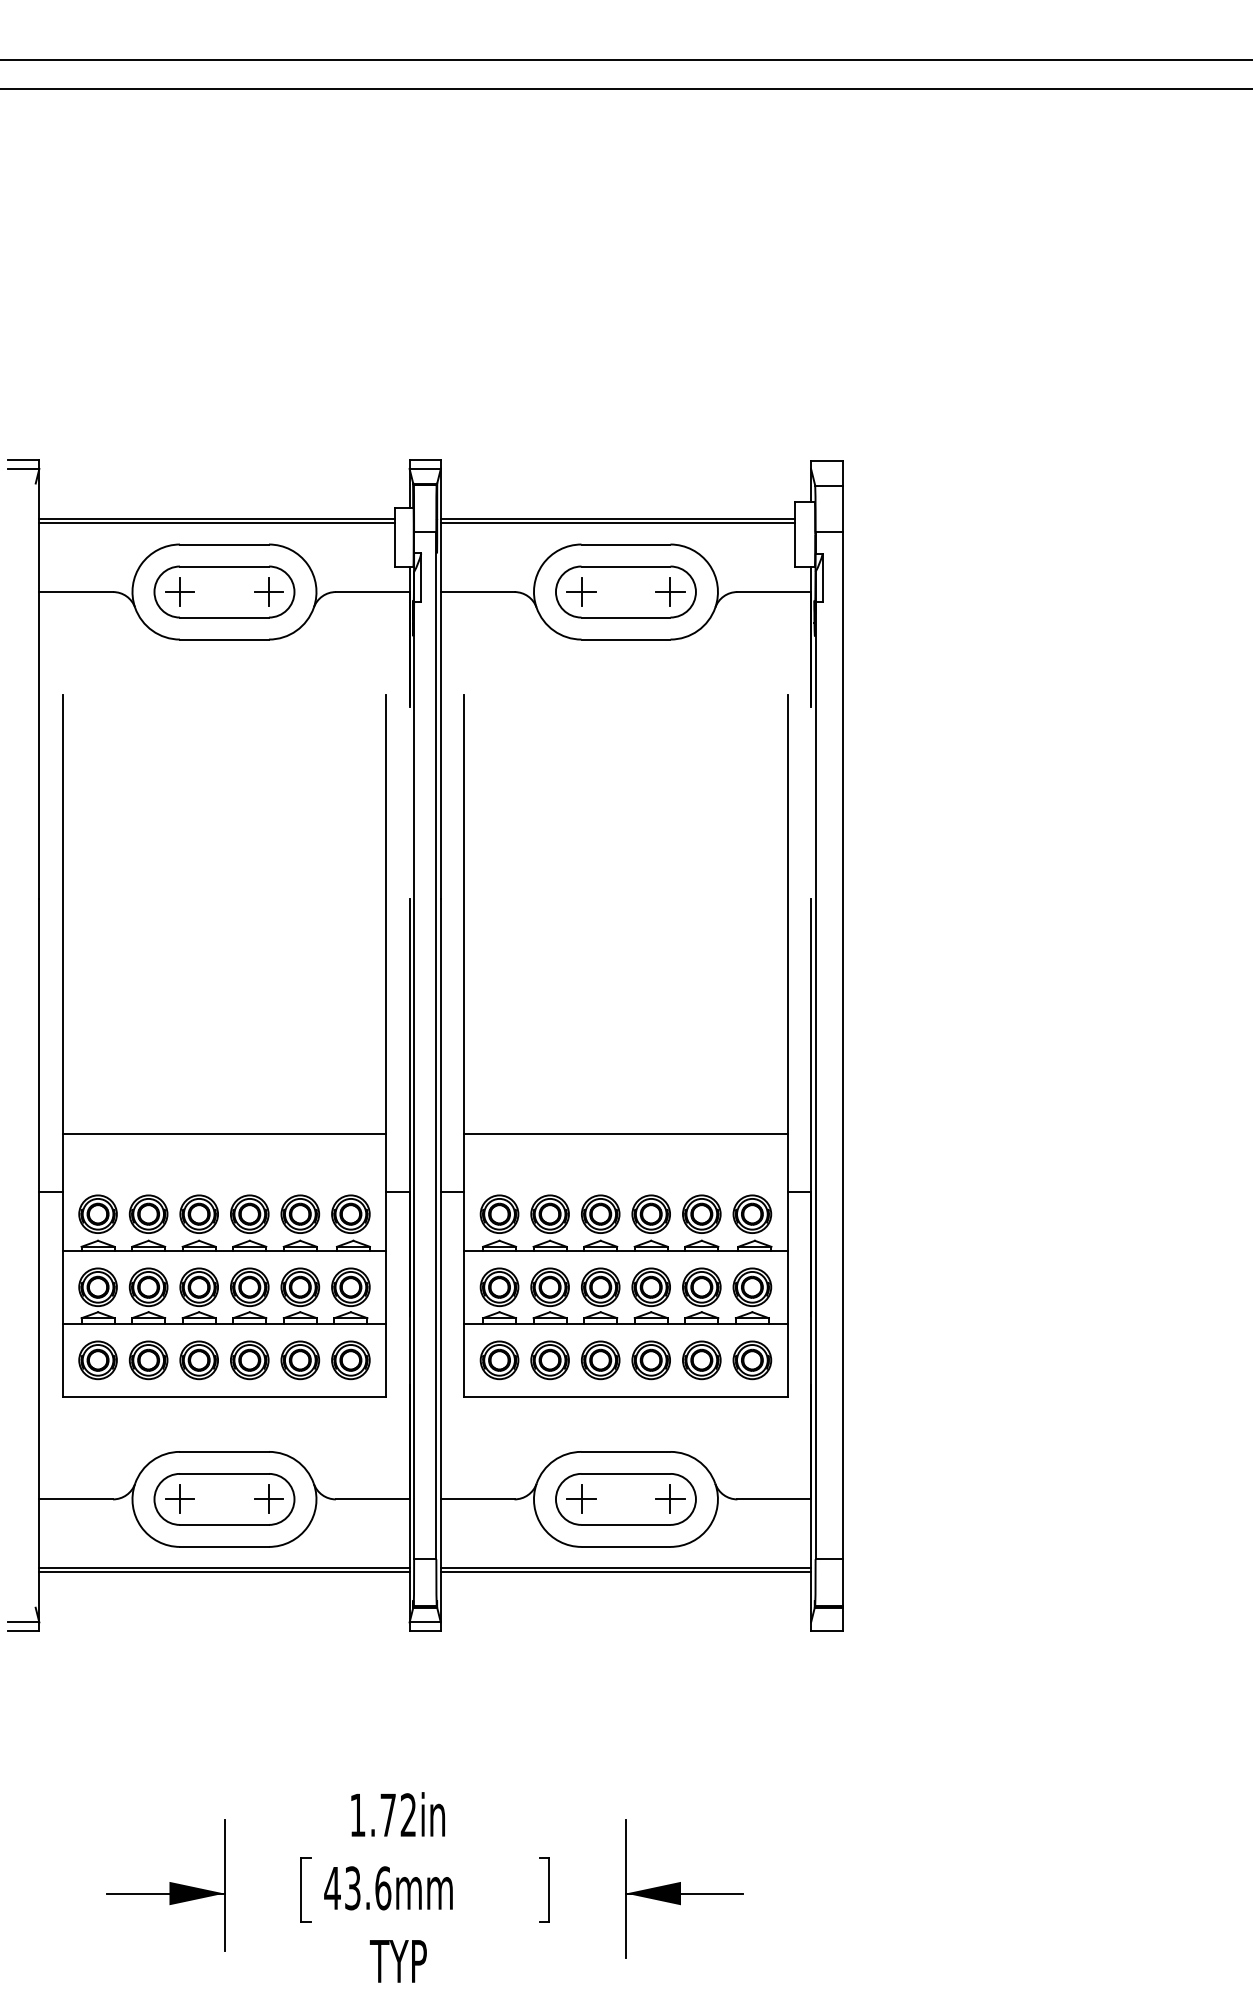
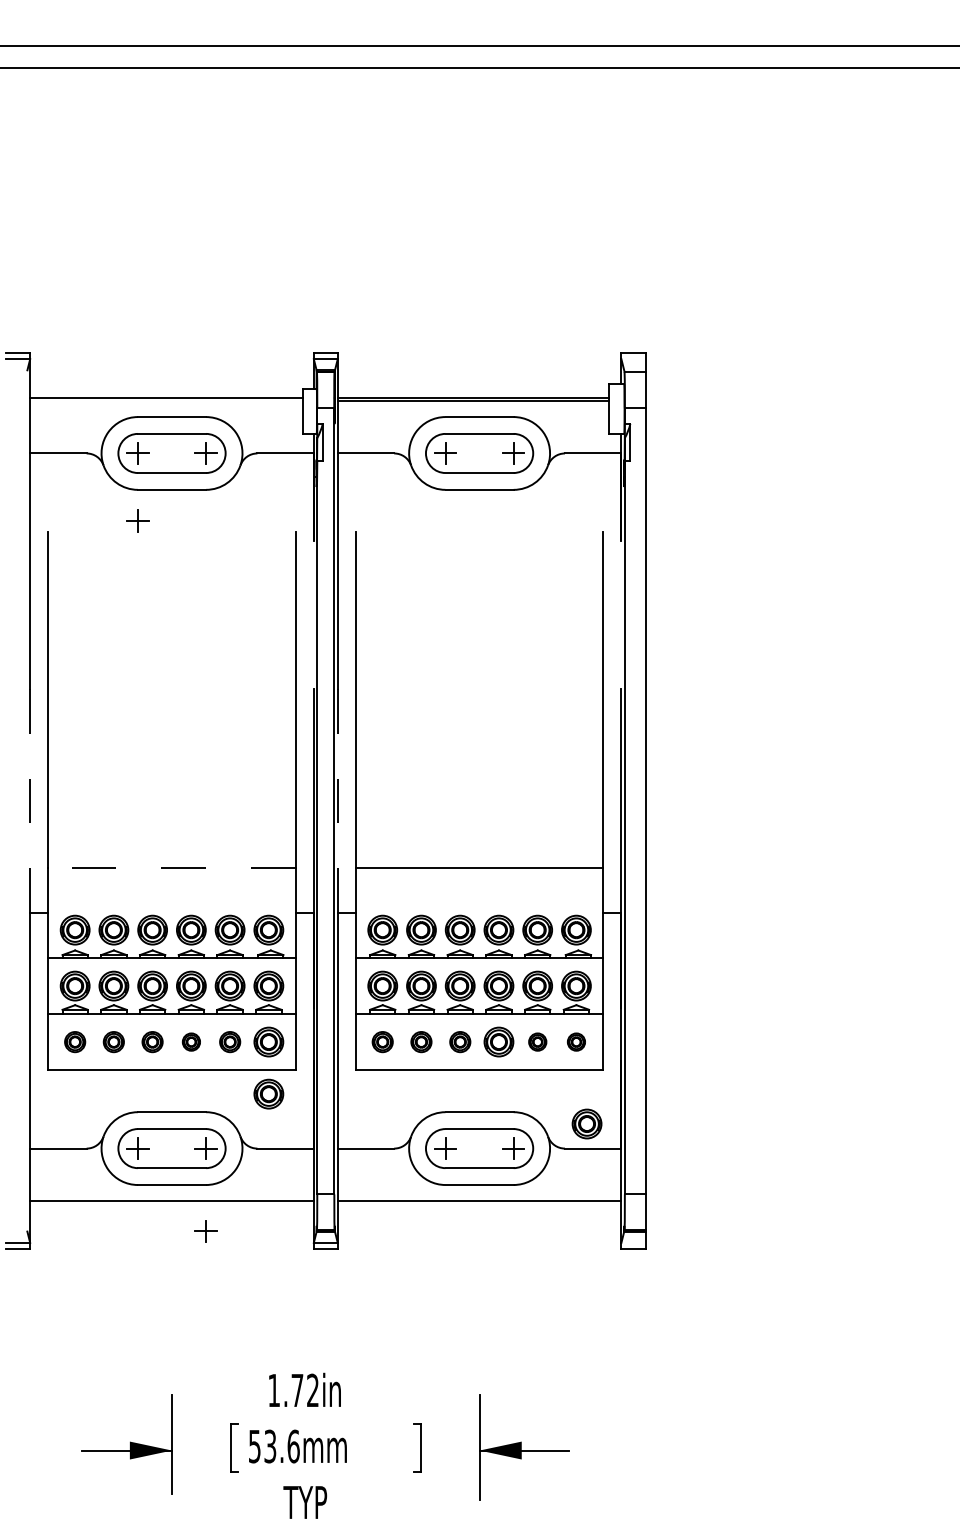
line: (216, 523) -> (165, 400), removed
part: (179, 679) -> (137, 520), added
line: (39, 1046) -> (30, 801), solid -> dashed
line: (440, 1046) -> (337, 801), solid -> dashed
line: (224, 1133) -> (172, 868), solid -> dashed
part: (97, 1360) -> (74, 1042), size x0.7
part: (148, 1360) -> (113, 1042), size x0.7
part: (198, 1360) -> (152, 1042), size x0.7
part: (249, 1360) -> (191, 1042), size x0.6
part: (300, 1360) -> (230, 1042), size x0.7
part: (499, 1360) -> (382, 1042), size x0.7
part: (549, 1360) -> (421, 1042), size x0.7
part: (600, 1360) -> (460, 1042), size x0.7
part: (701, 1360) -> (537, 1042), size x0.6
part: (752, 1360) -> (576, 1042), size x0.6
part: (350, 1428) -> (268, 1094), added
part: (765, 1467) -> (586, 1124), added
line: (224, 1572) -> (172, 1204), removed
line: (625, 1572) -> (479, 1204), removed
part: (268, 1606) -> (205, 1230), added
text: (332, 1888) -> (254, 1446), 43.6mm -> 53.6mm

